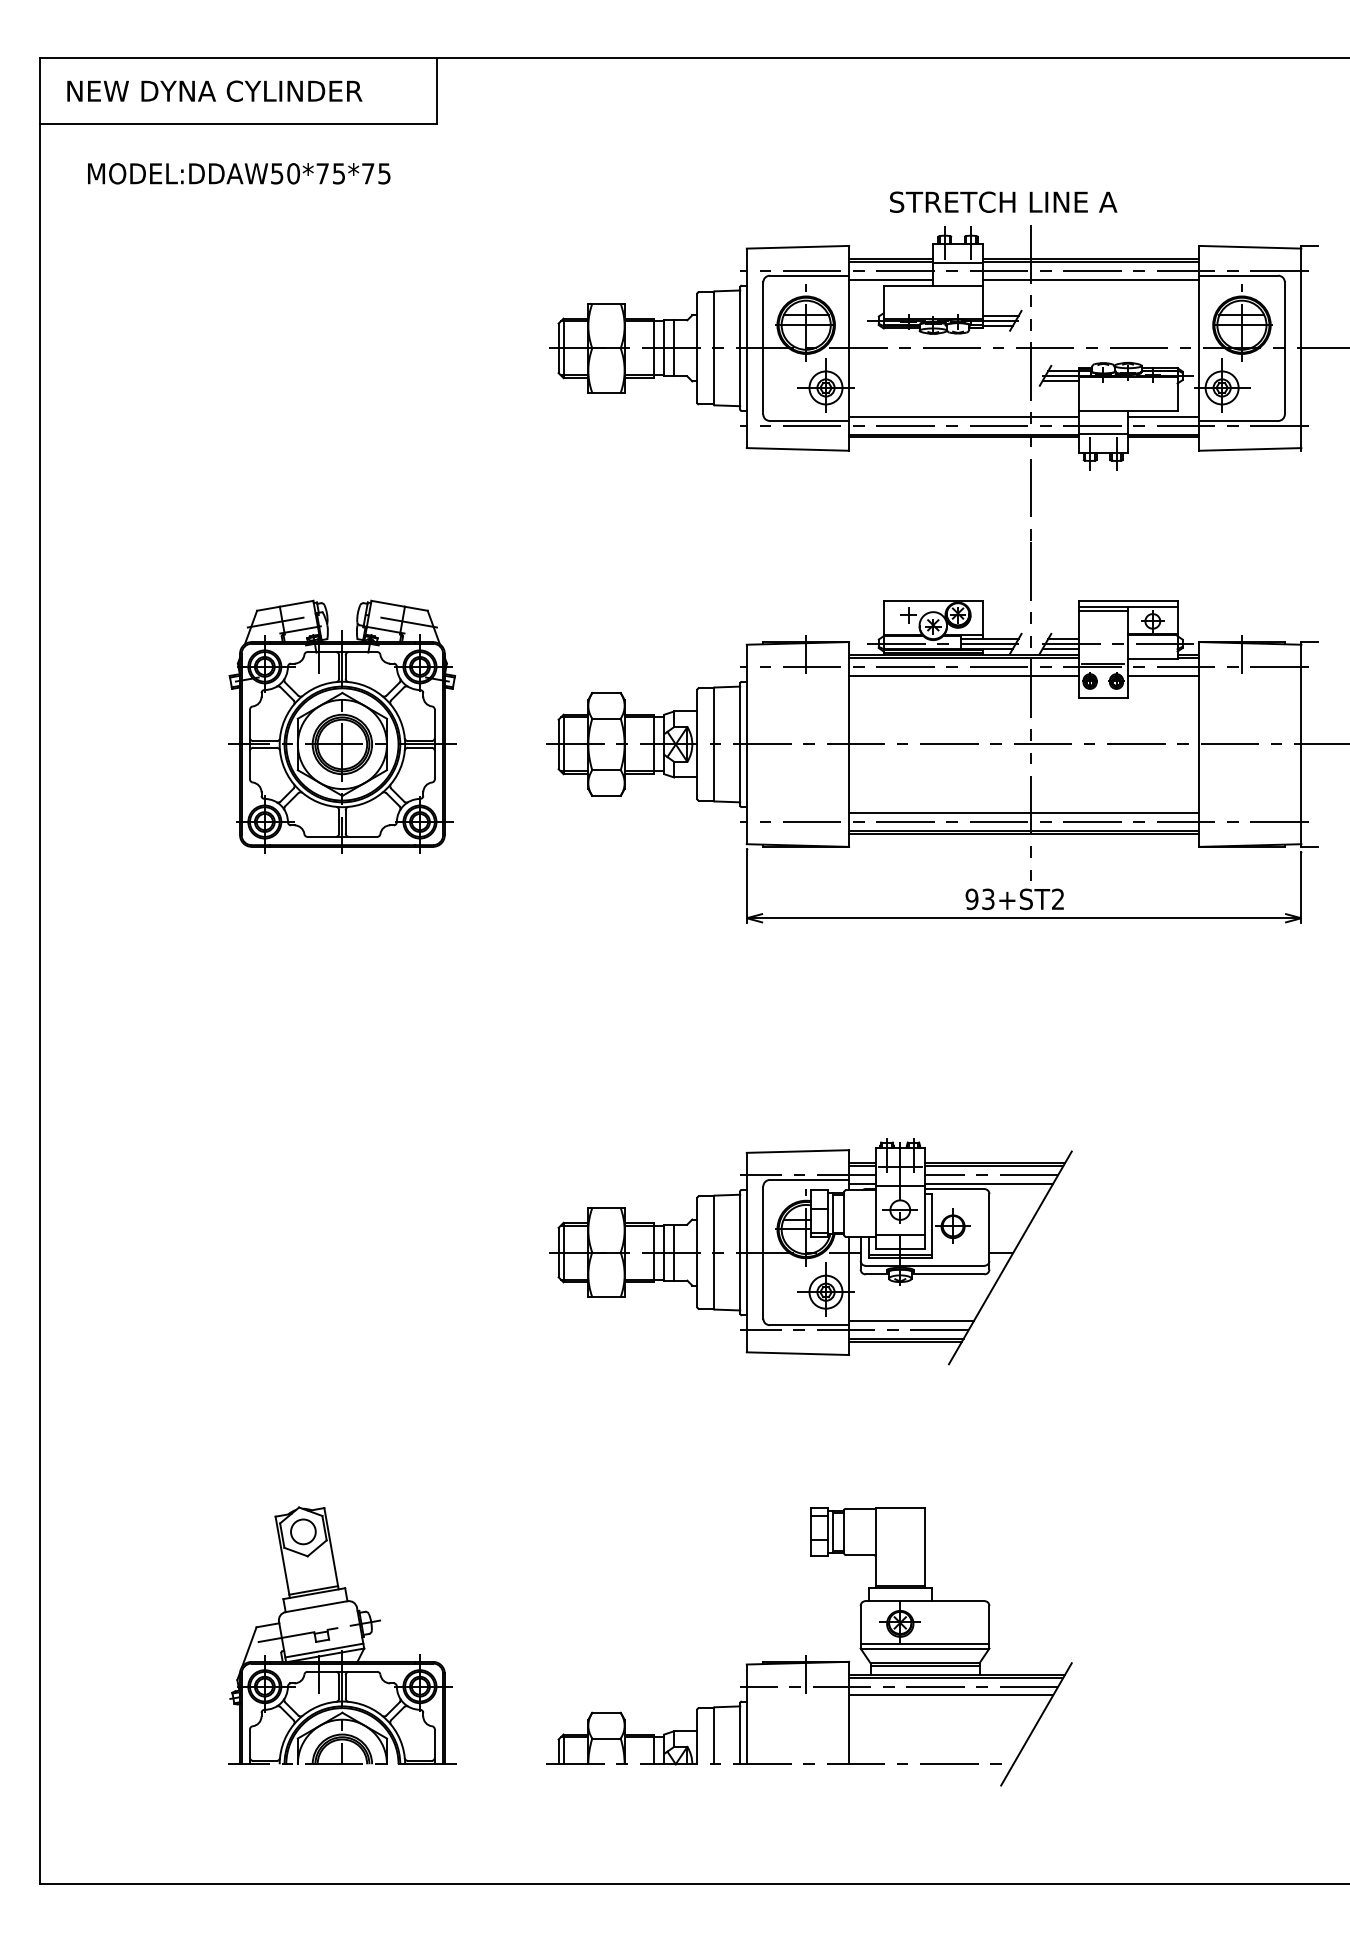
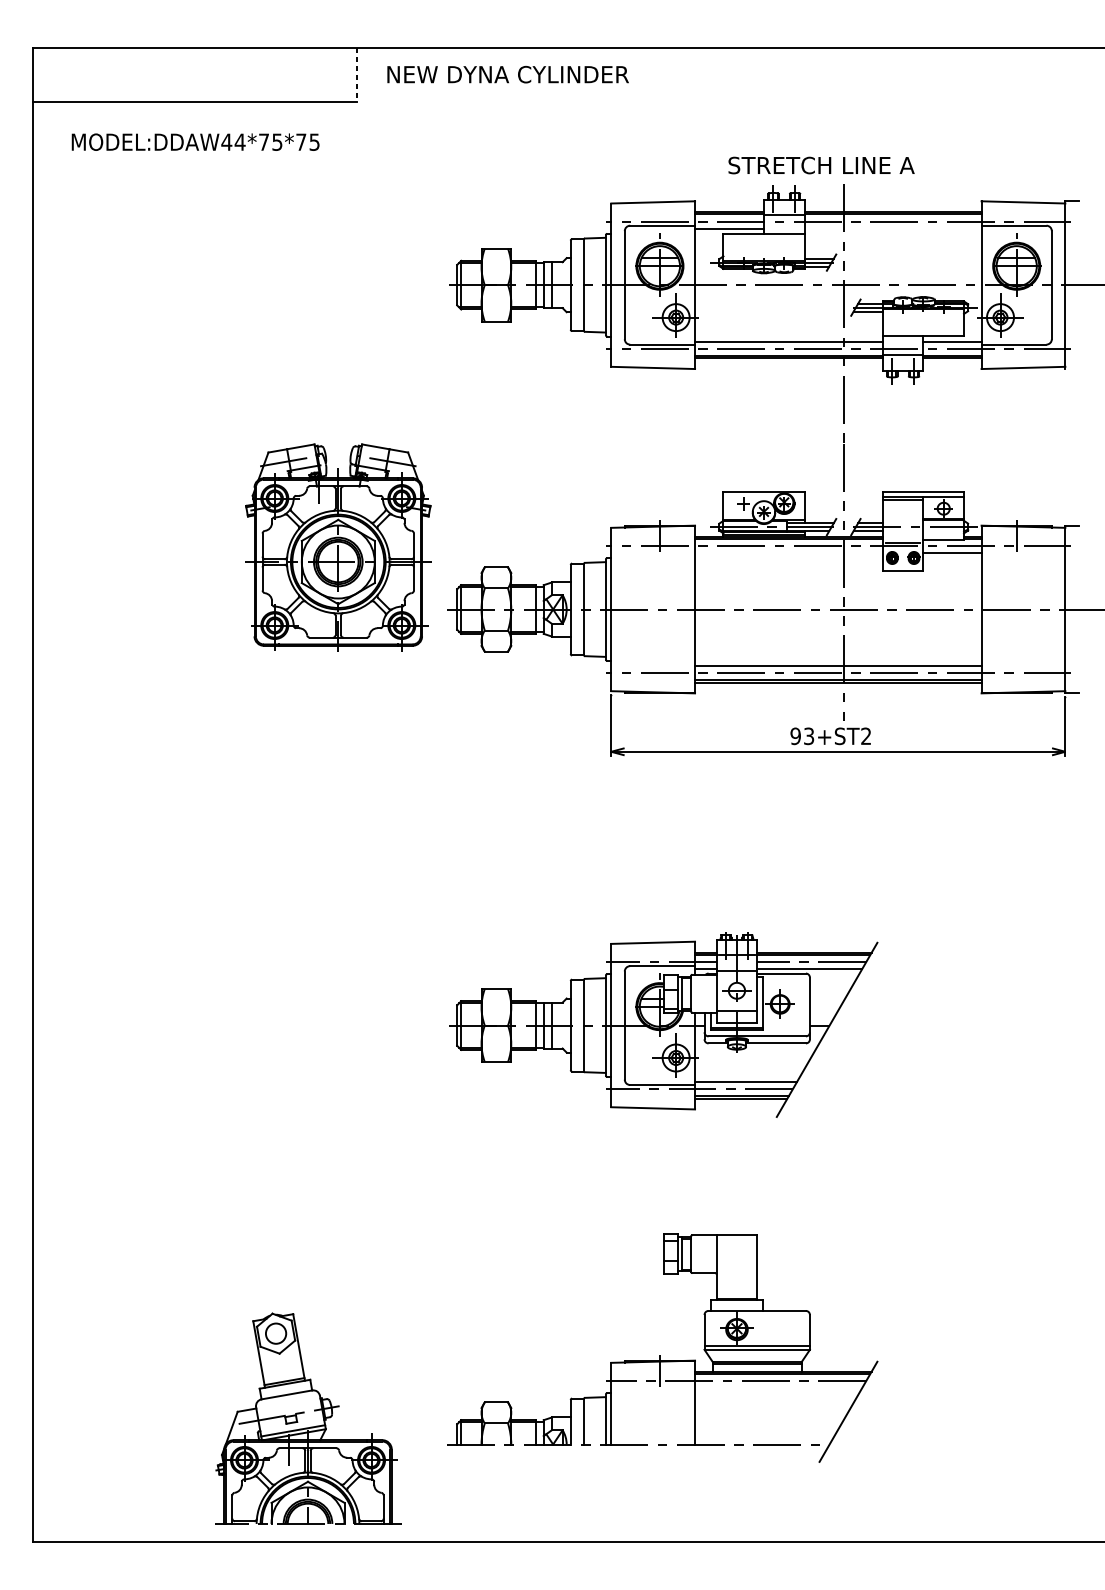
text: (214, 90) -> (507, 74), moved
line: (436, 91) -> (357, 74), solid -> dashed
text: (285, 173) -> (233, 142), MODEL:DDAW50*75*75 -> MODEL:DDAW44*75*75
line: (1090, 279) -> (892, 228), removed
line: (963, 675) -> (788, 553), removed
part: (342, 726) -> (338, 547), moved
part: (342, 1635) -> (308, 1418), moved
line: (951, 1695) -> (778, 1388), removed

